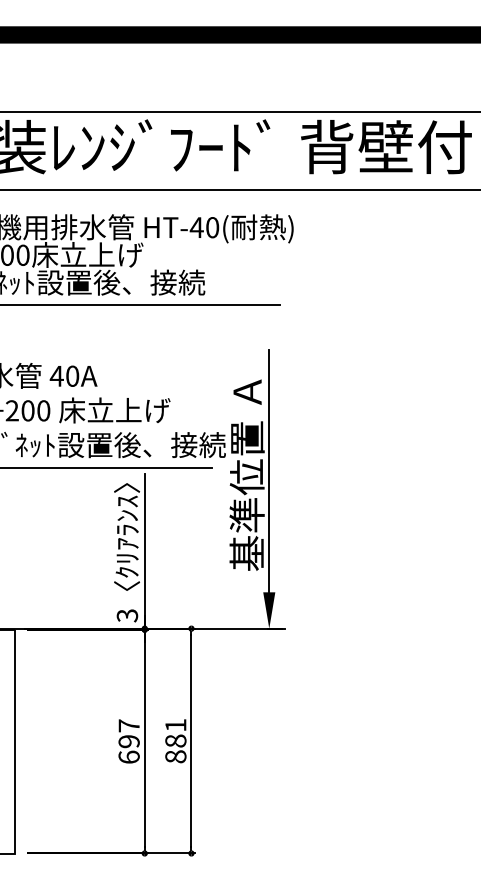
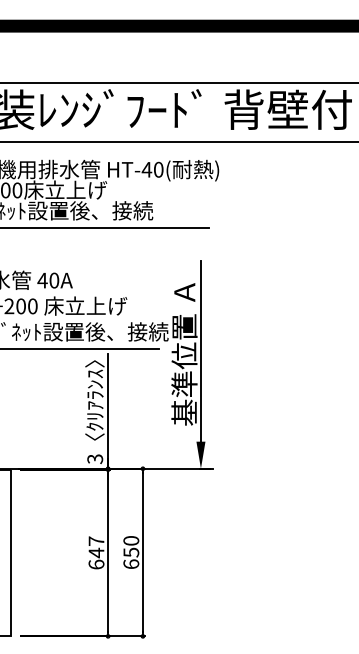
text: (175, 740) -> (131, 552), 881 -> 650
text: (128, 741) -> (96, 552), 697 -> 647

